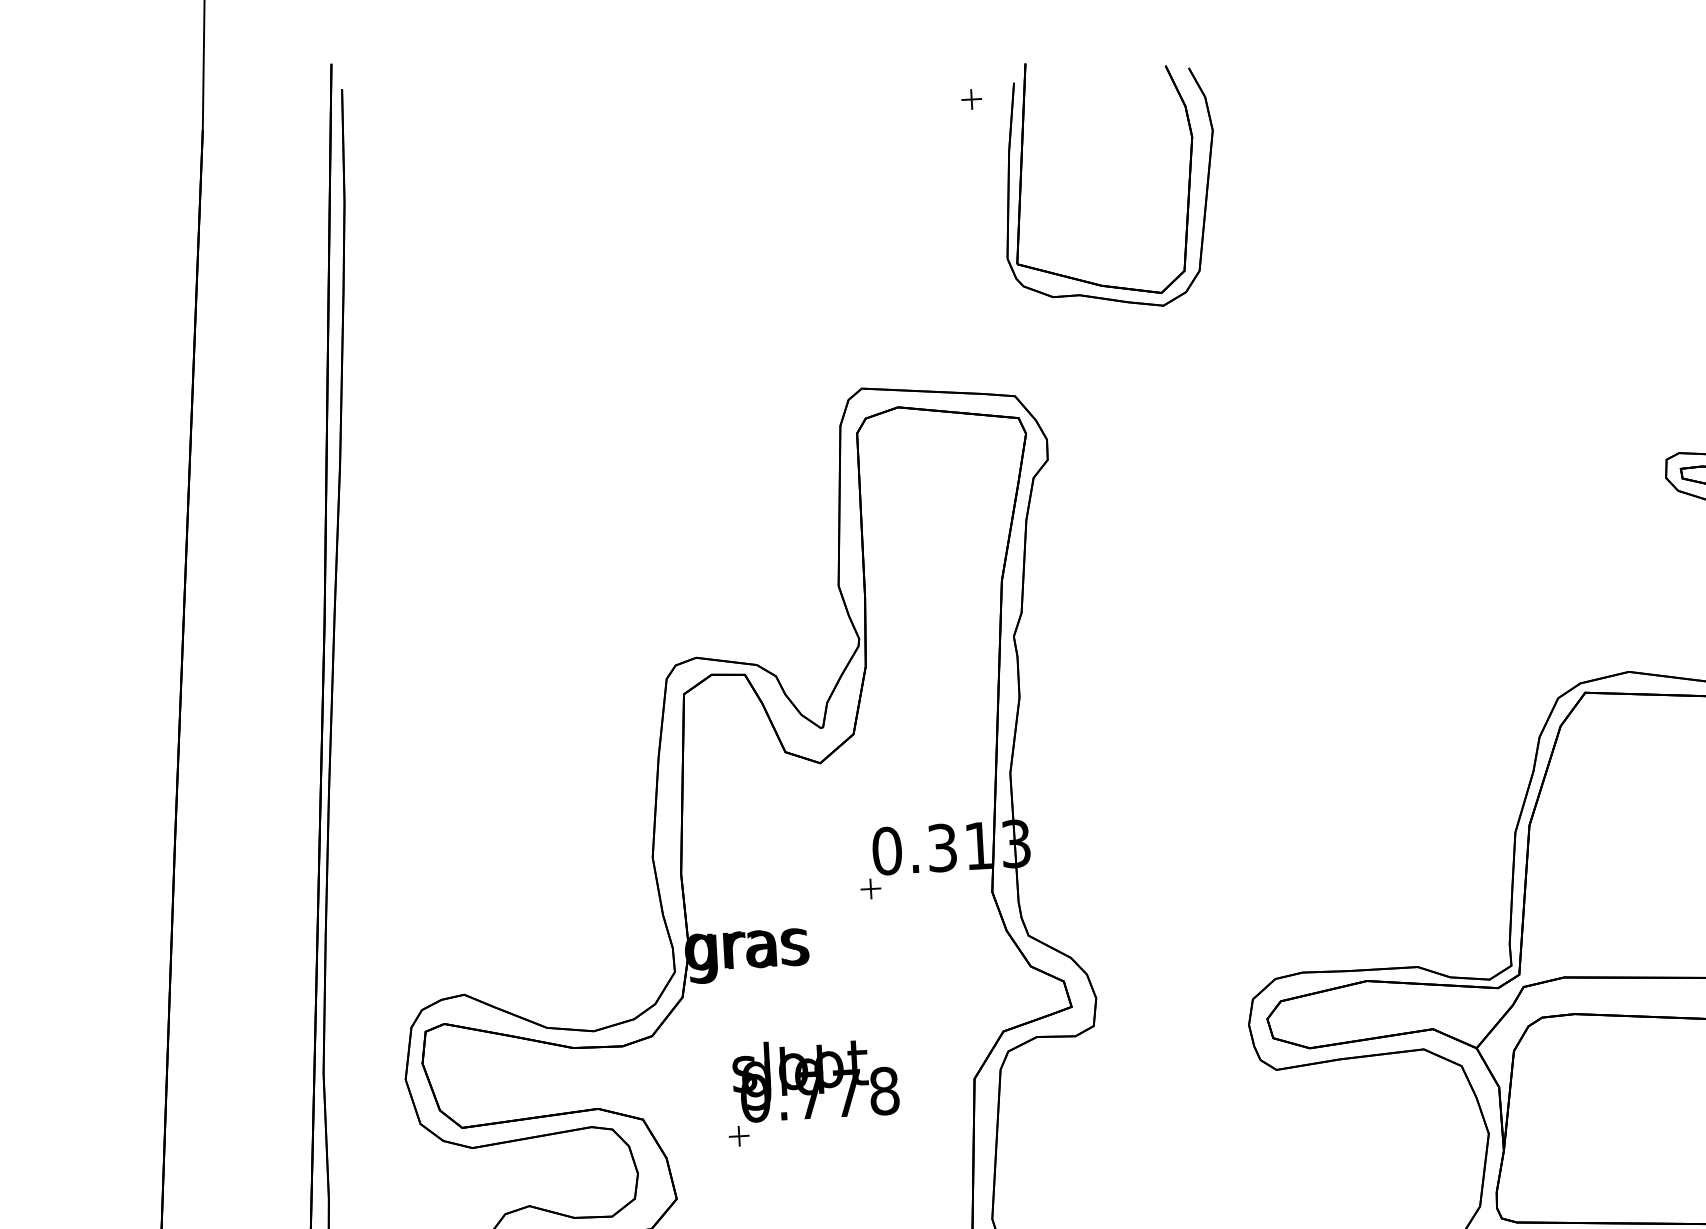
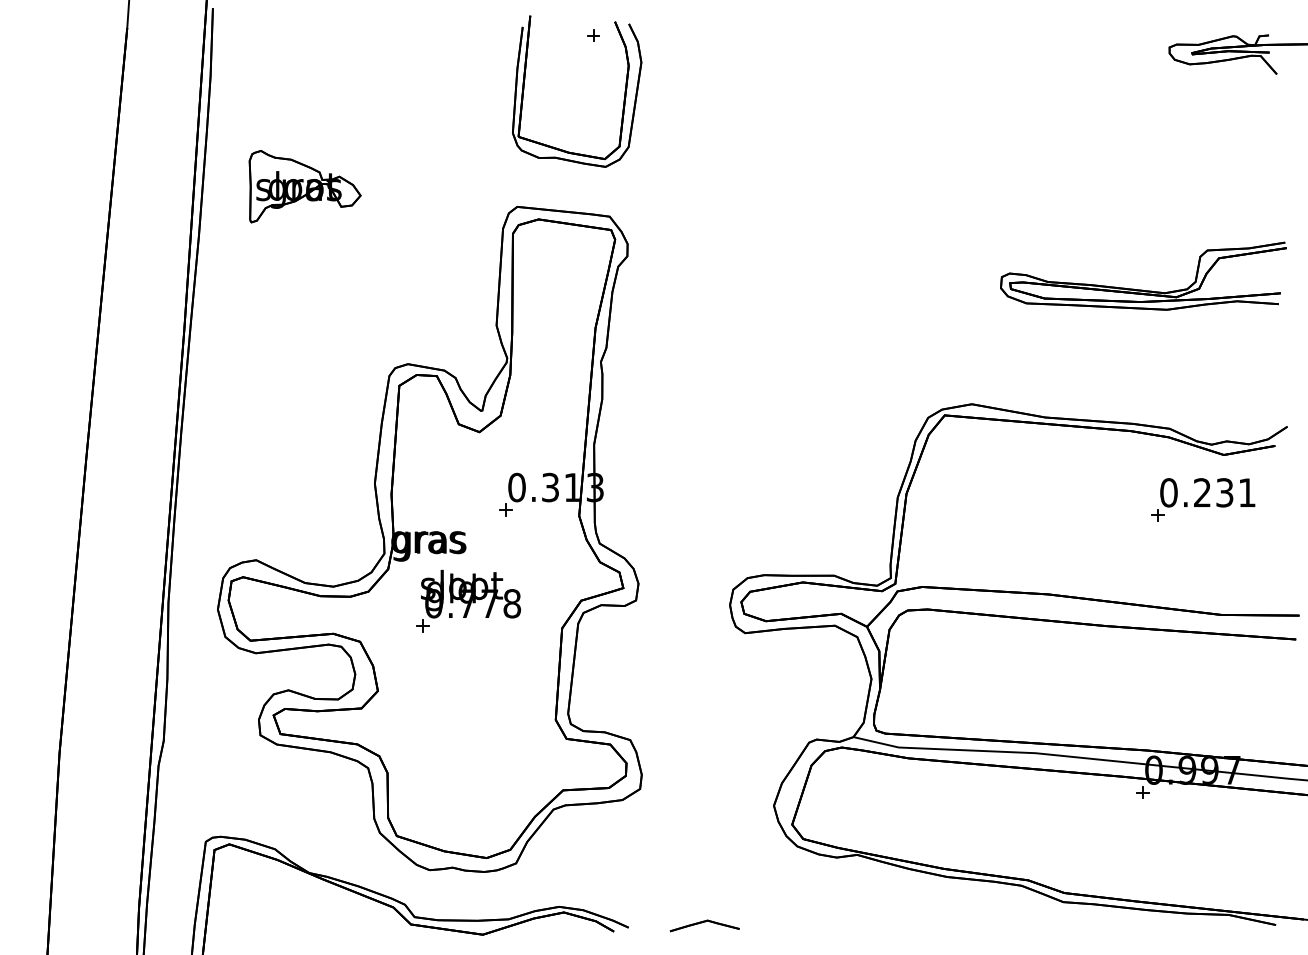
part: (1186, 192) -> (623, 99), moved
part: (509, 374) -> (304, 186), added
part: (812, 1091) -> (468, 601), moved

